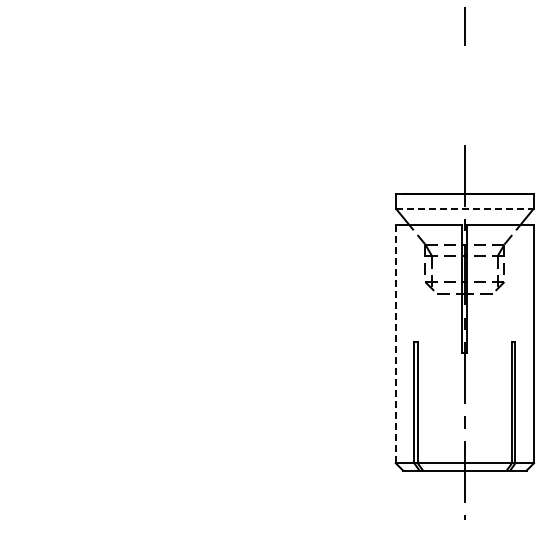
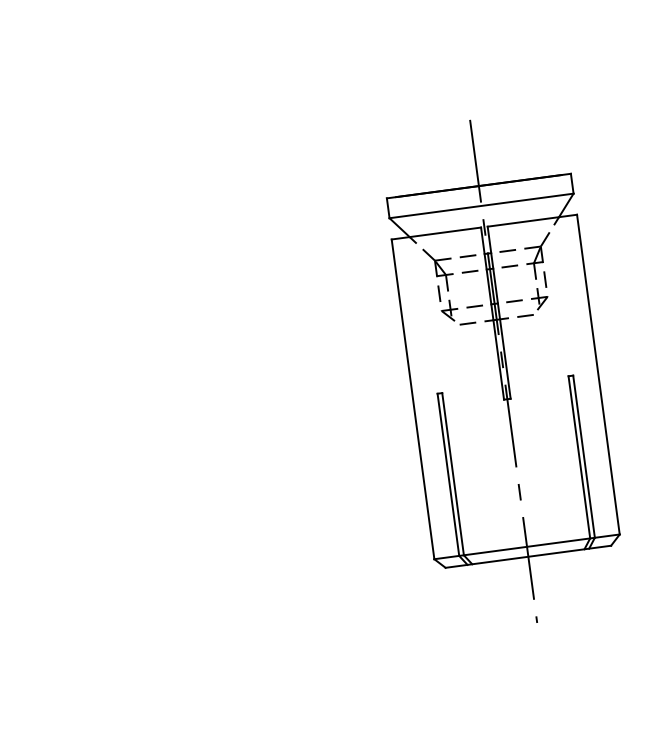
line: (464, 209) -> (481, 206), dashed -> solid
line: (395, 344) -> (412, 399), dashed -> solid

